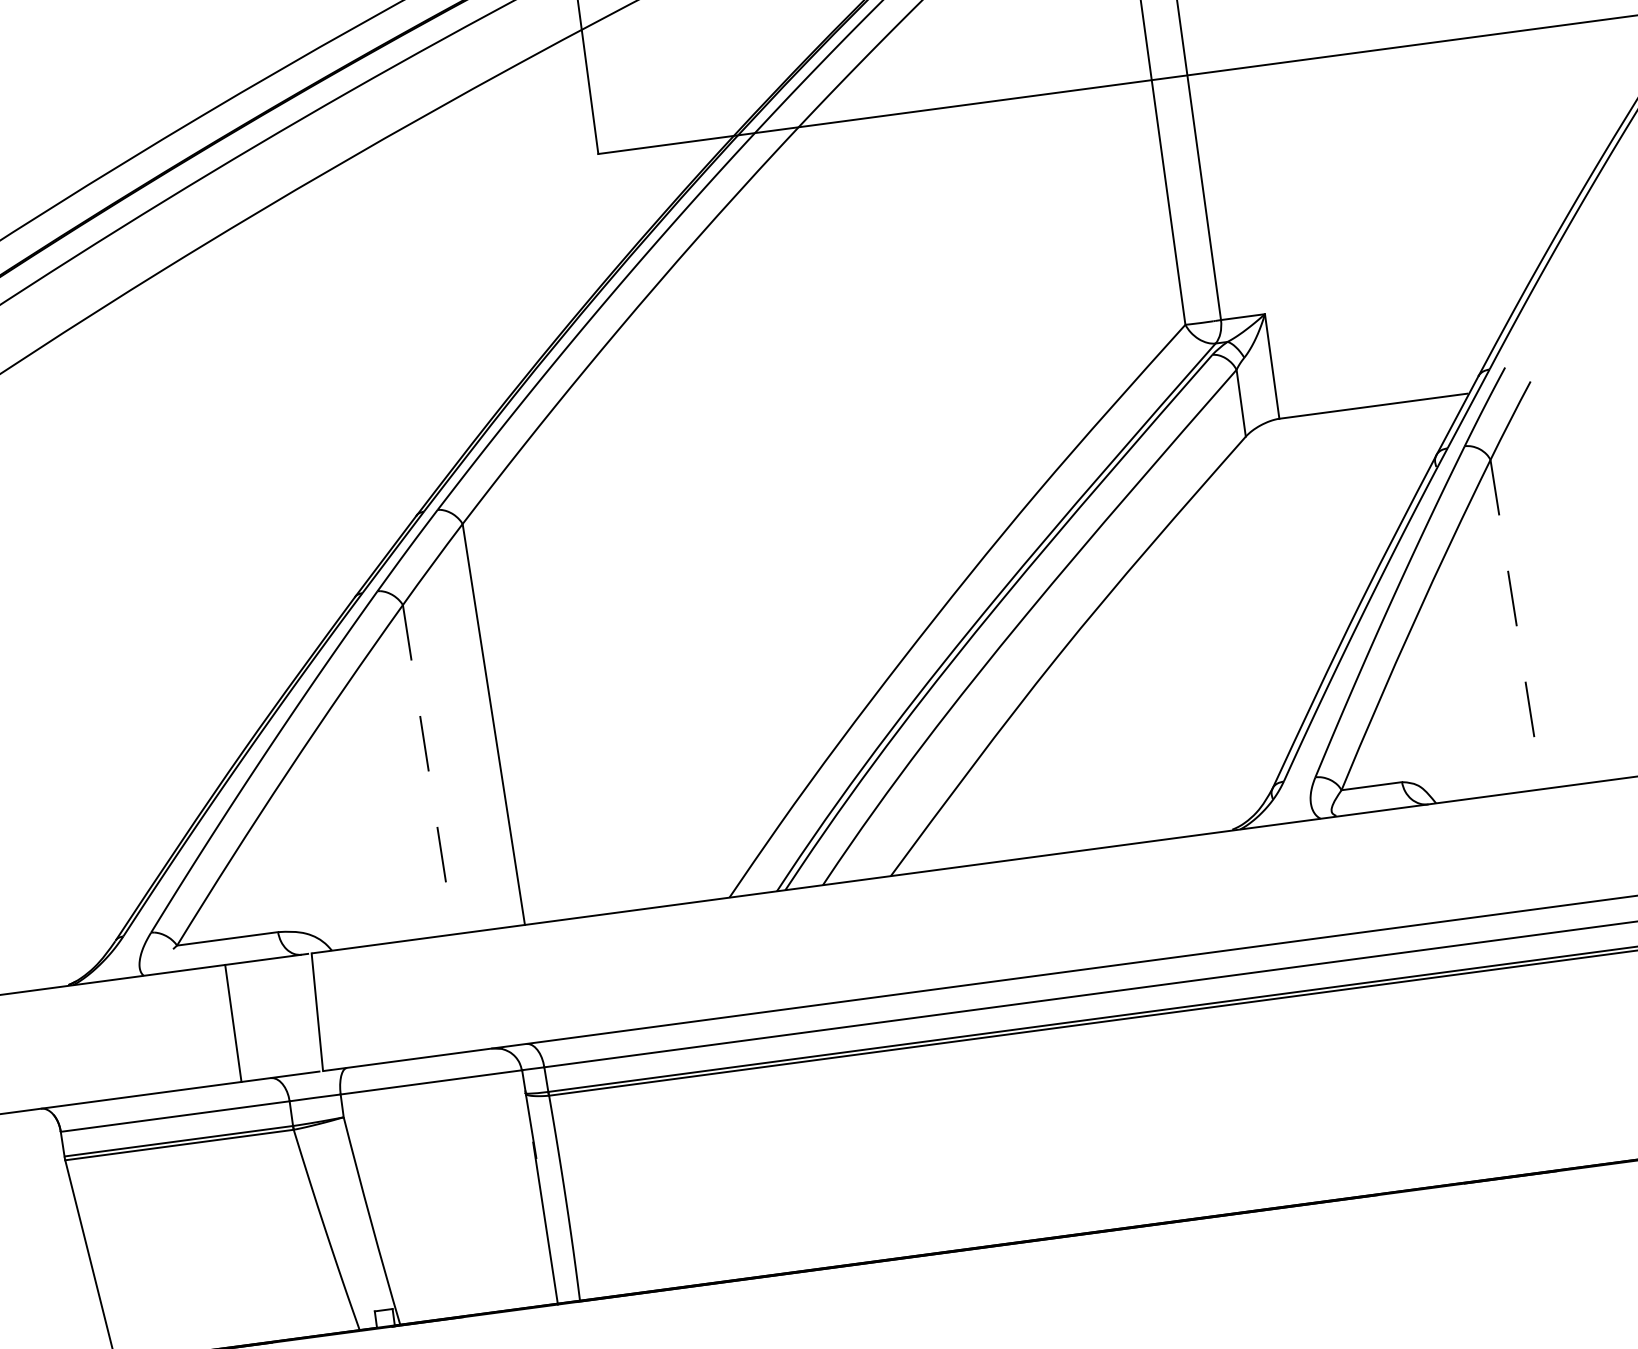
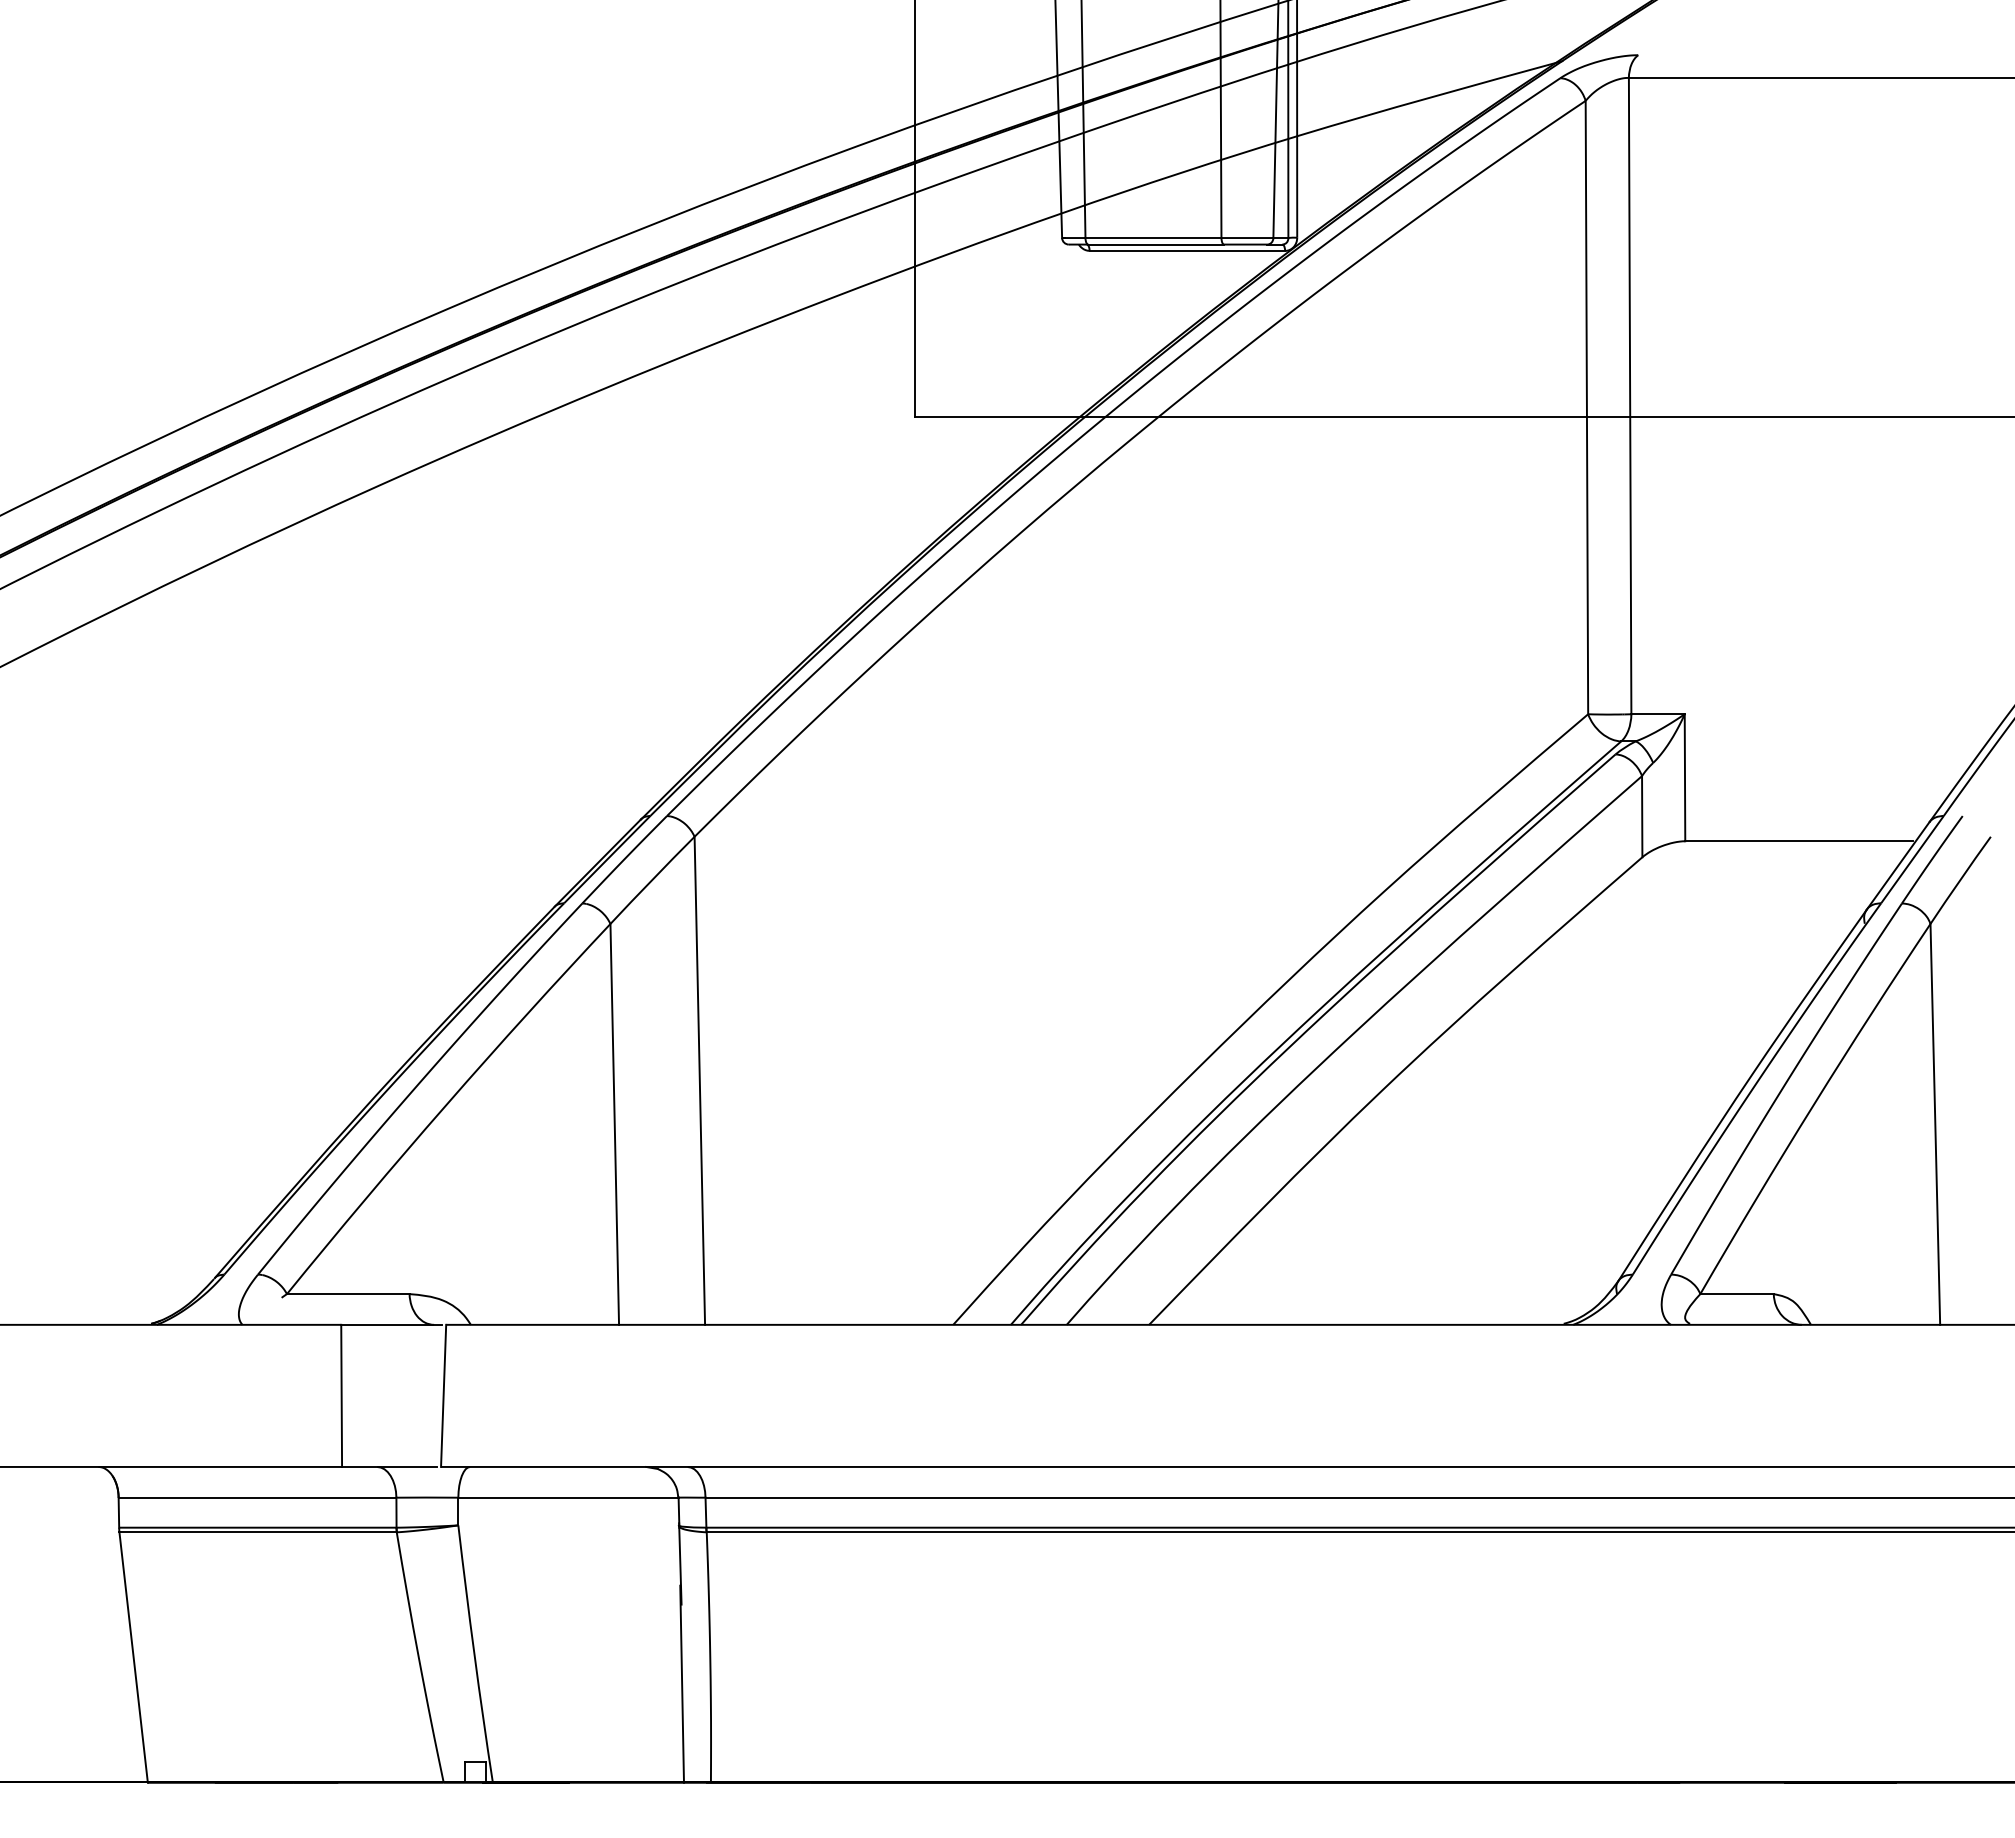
line: (1516, 624) -> (1935, 1124), dashed -> solid
line: (428, 769) -> (614, 1124), dashed -> solid

